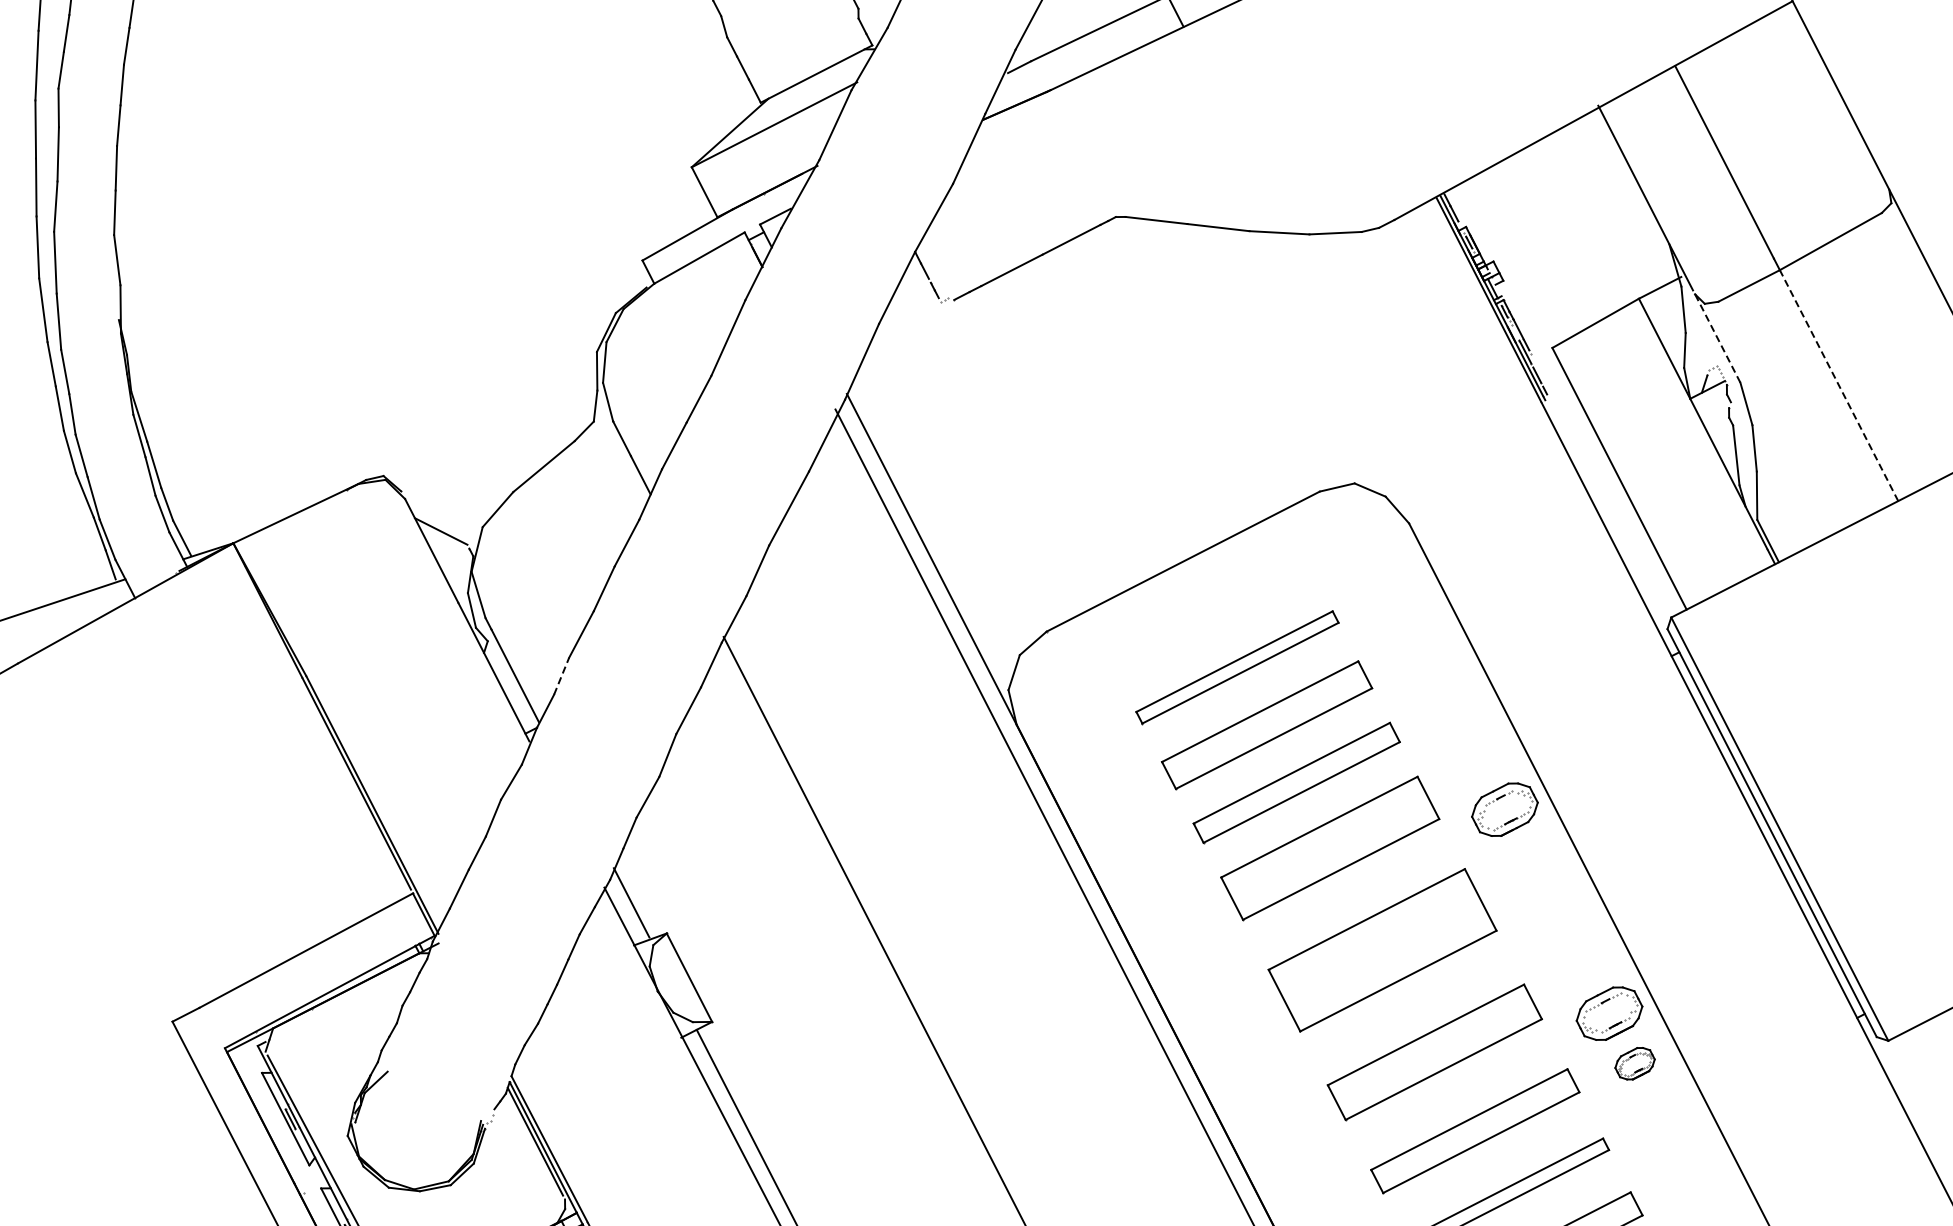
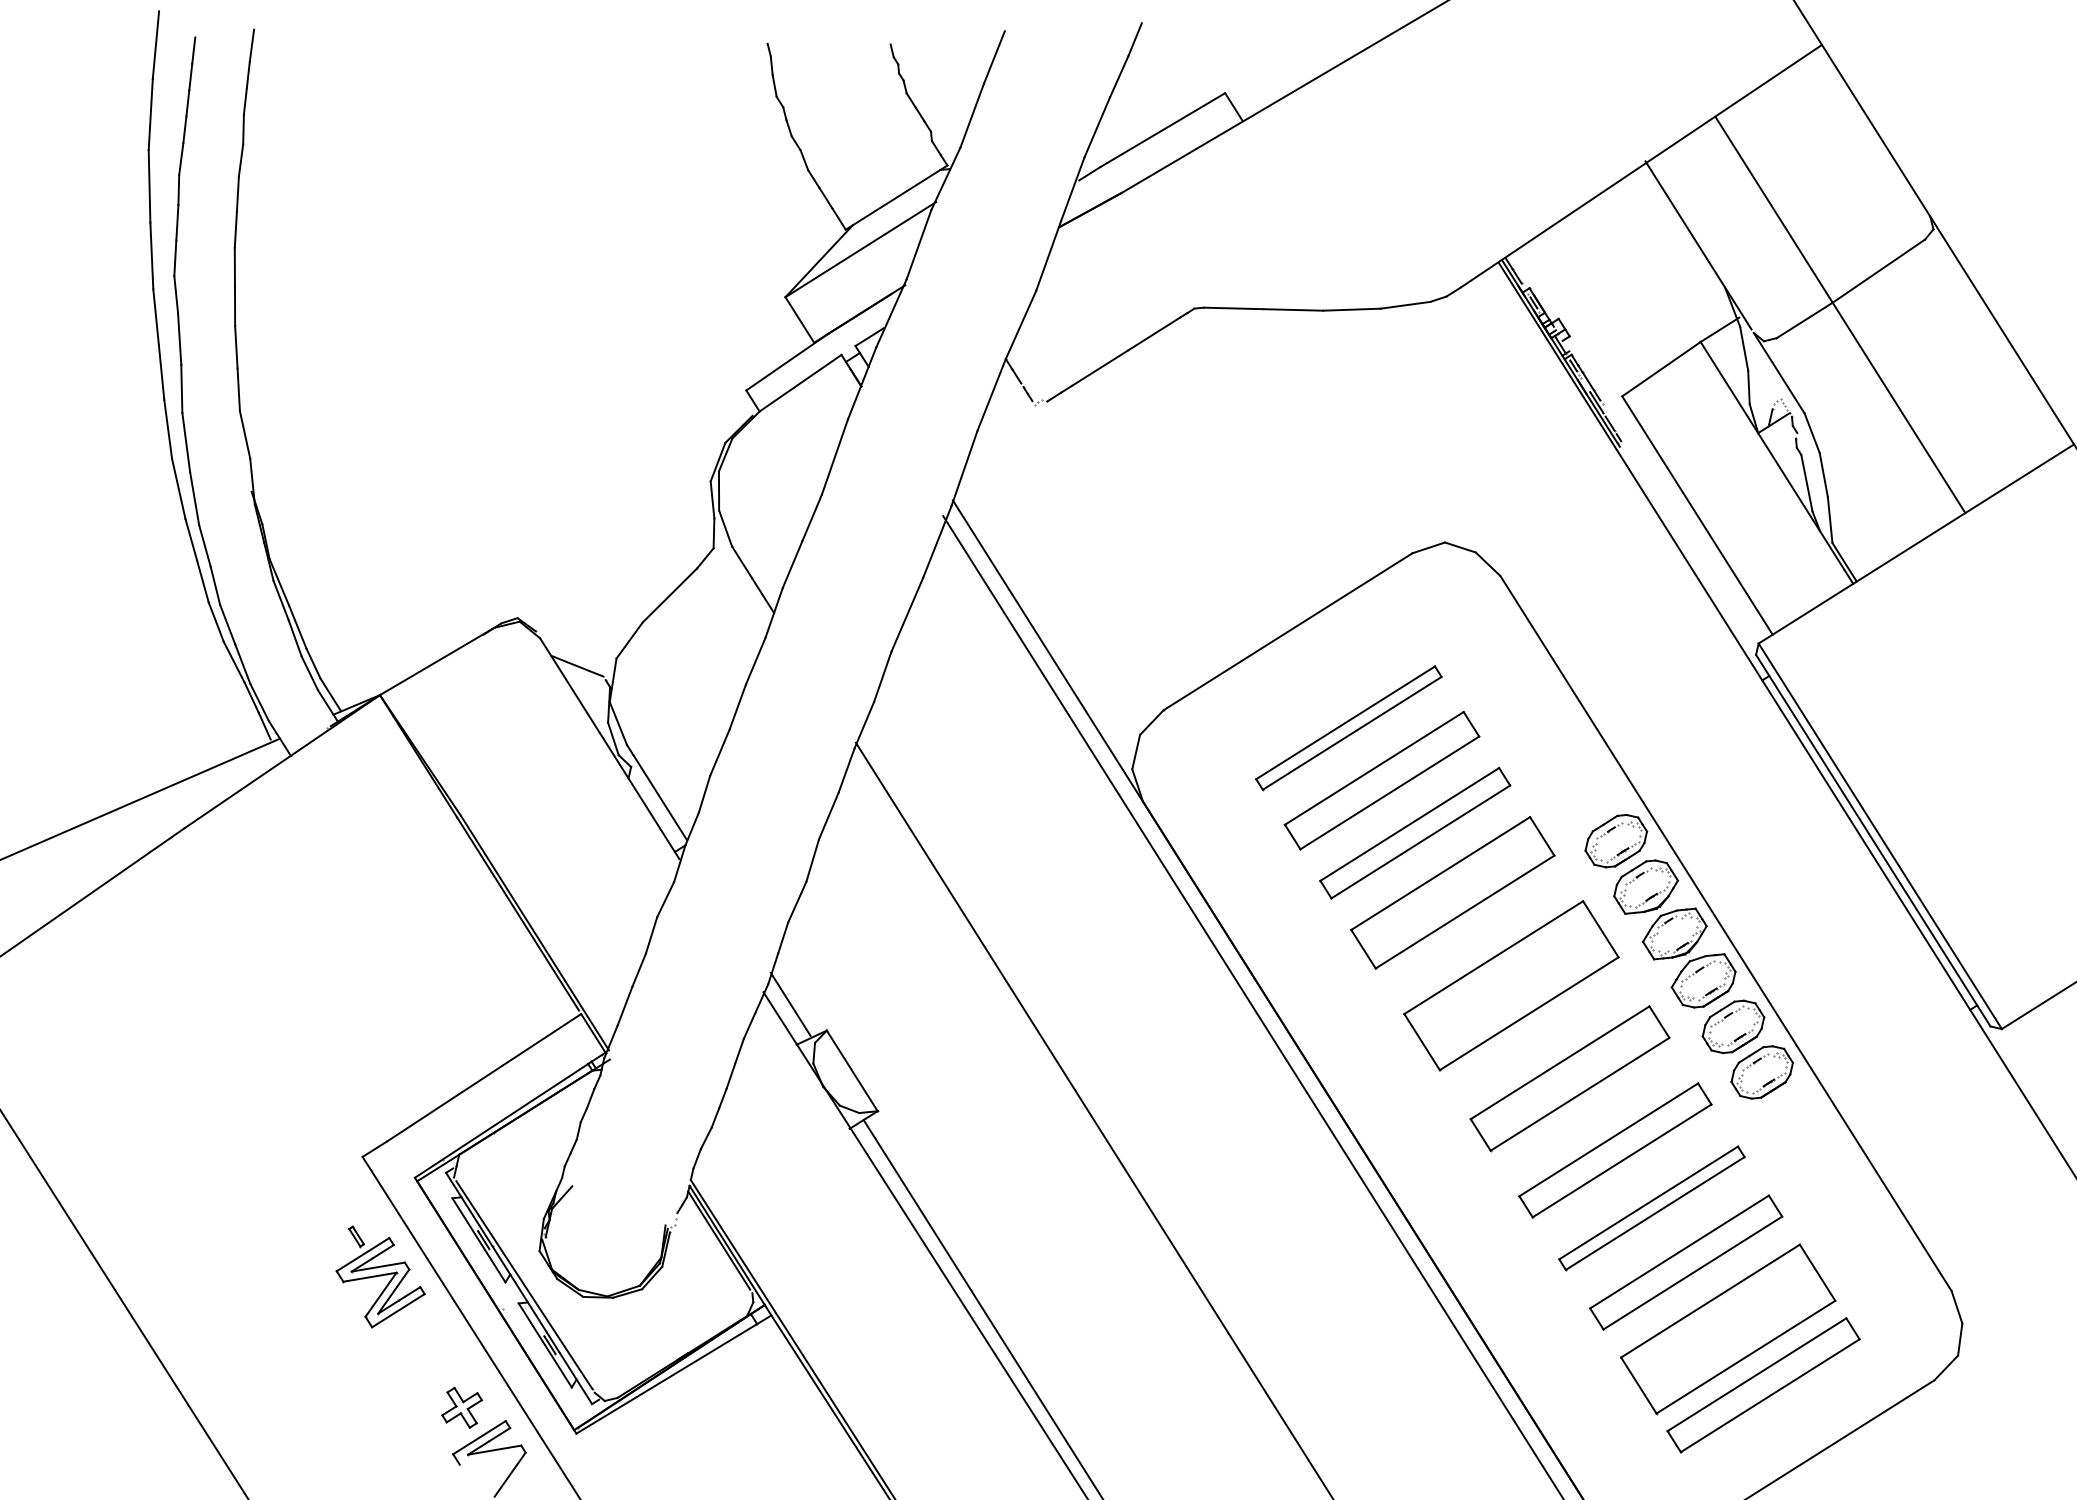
line: (1717, 338) -> (1779, 373), dashed -> solid
line: (1838, 385) -> (1898, 407), dashed -> solid
line: (561, 675) -> (704, 793), dashed -> solid
part: (1556, 911) -> (1674, 933), added
part: (1634, 1063) -> (1761, 1072), size x1.67
part: (180, 1147) -> (380, 1276), added

